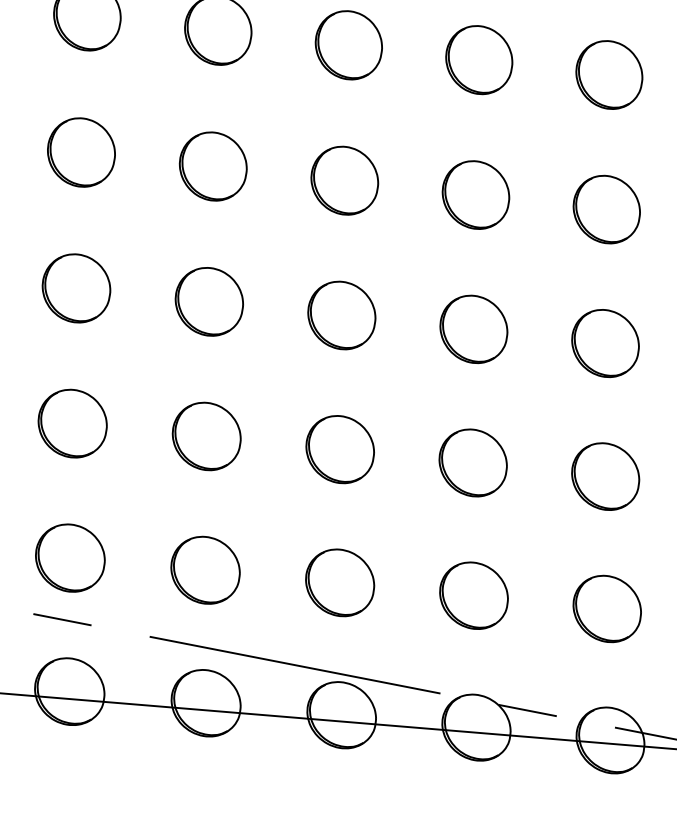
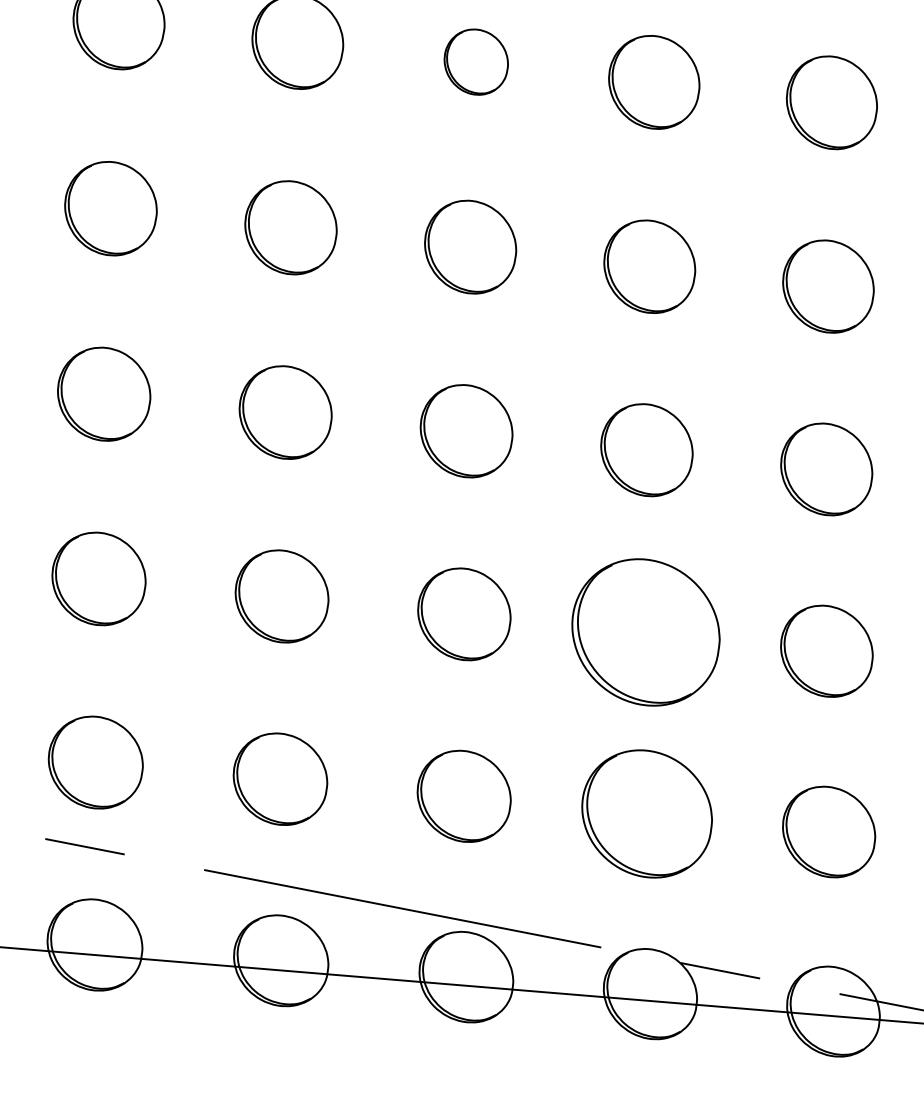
part: (349, 44) -> (476, 61), size x0.7
part: (472, 462) -> (645, 632), size x1.6
part: (473, 595) -> (646, 813), size x1.4

